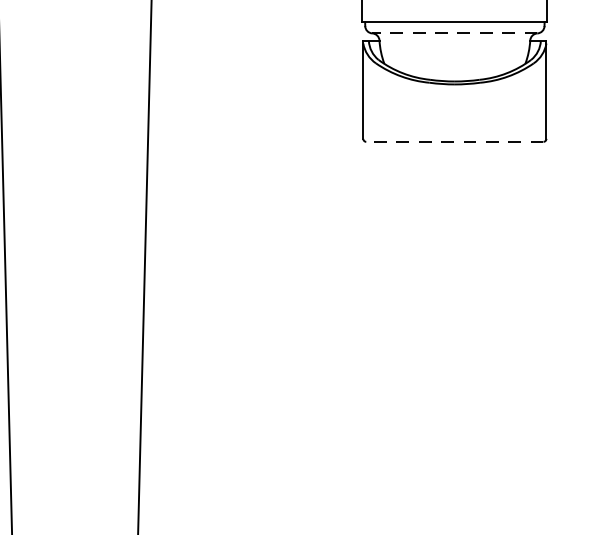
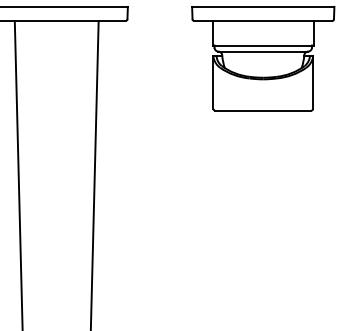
line: (455, 33) -> (263, 51), dashed -> solid
line: (453, 141) -> (262, 110), dashed -> solid

